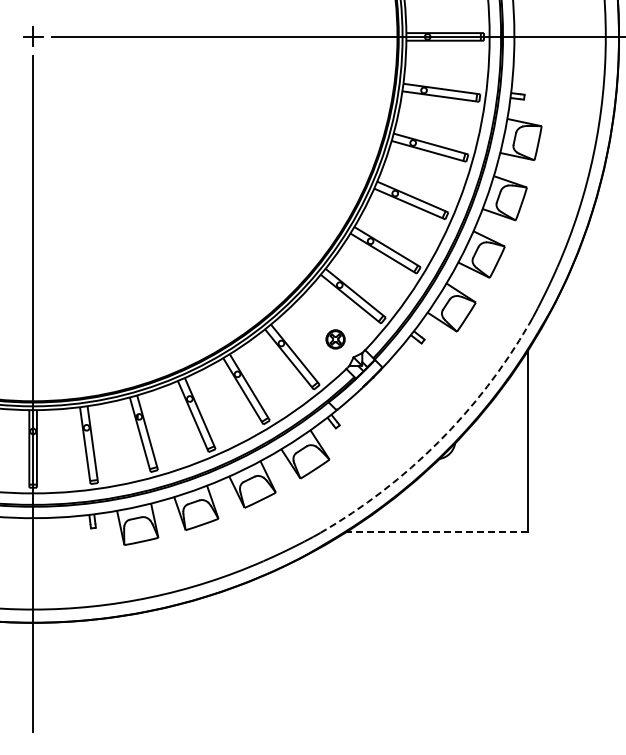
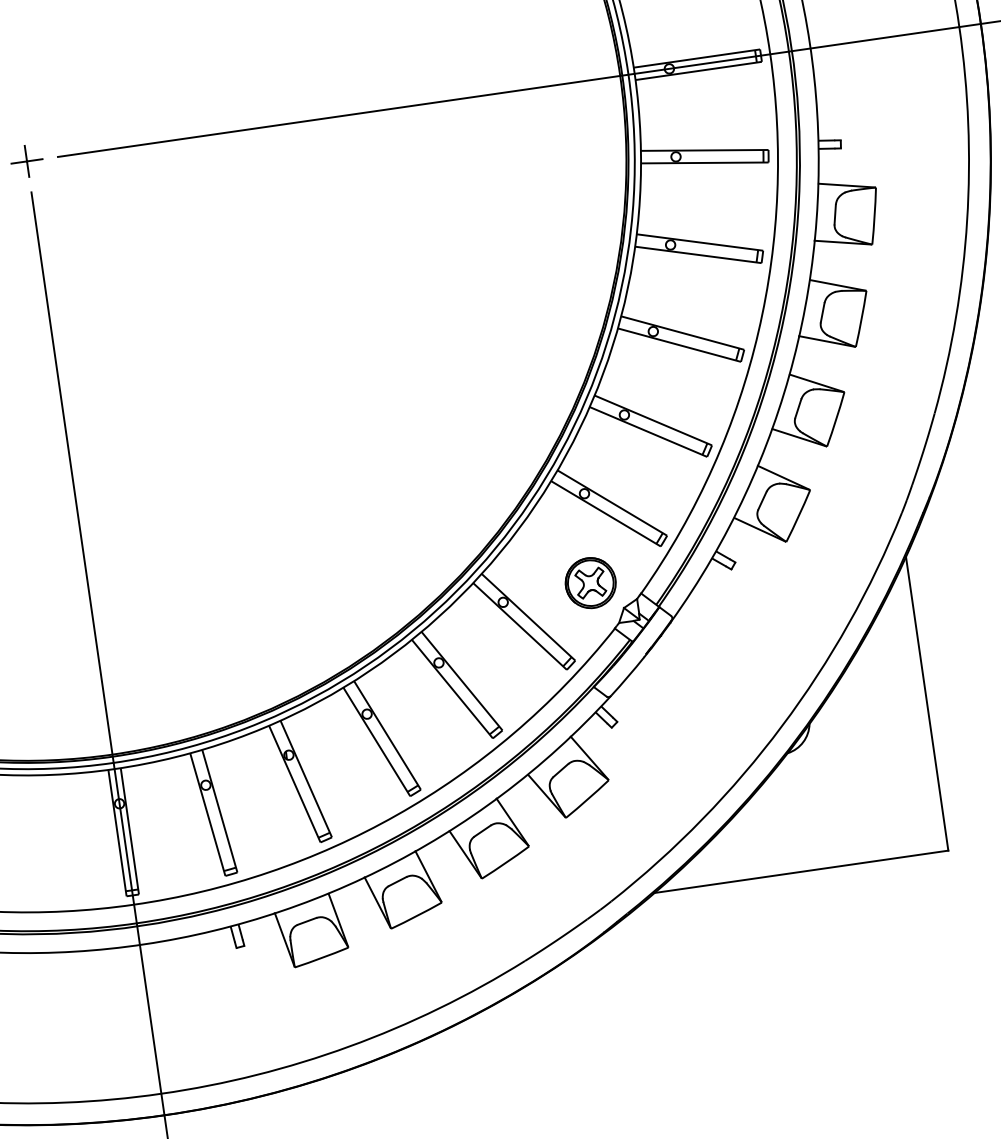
part: (335, 339) -> (590, 583), size x1.67
arc: (438, 442) -> (782, 726), dashed -> solid
line: (437, 531) -> (801, 871), dashed -> solid

